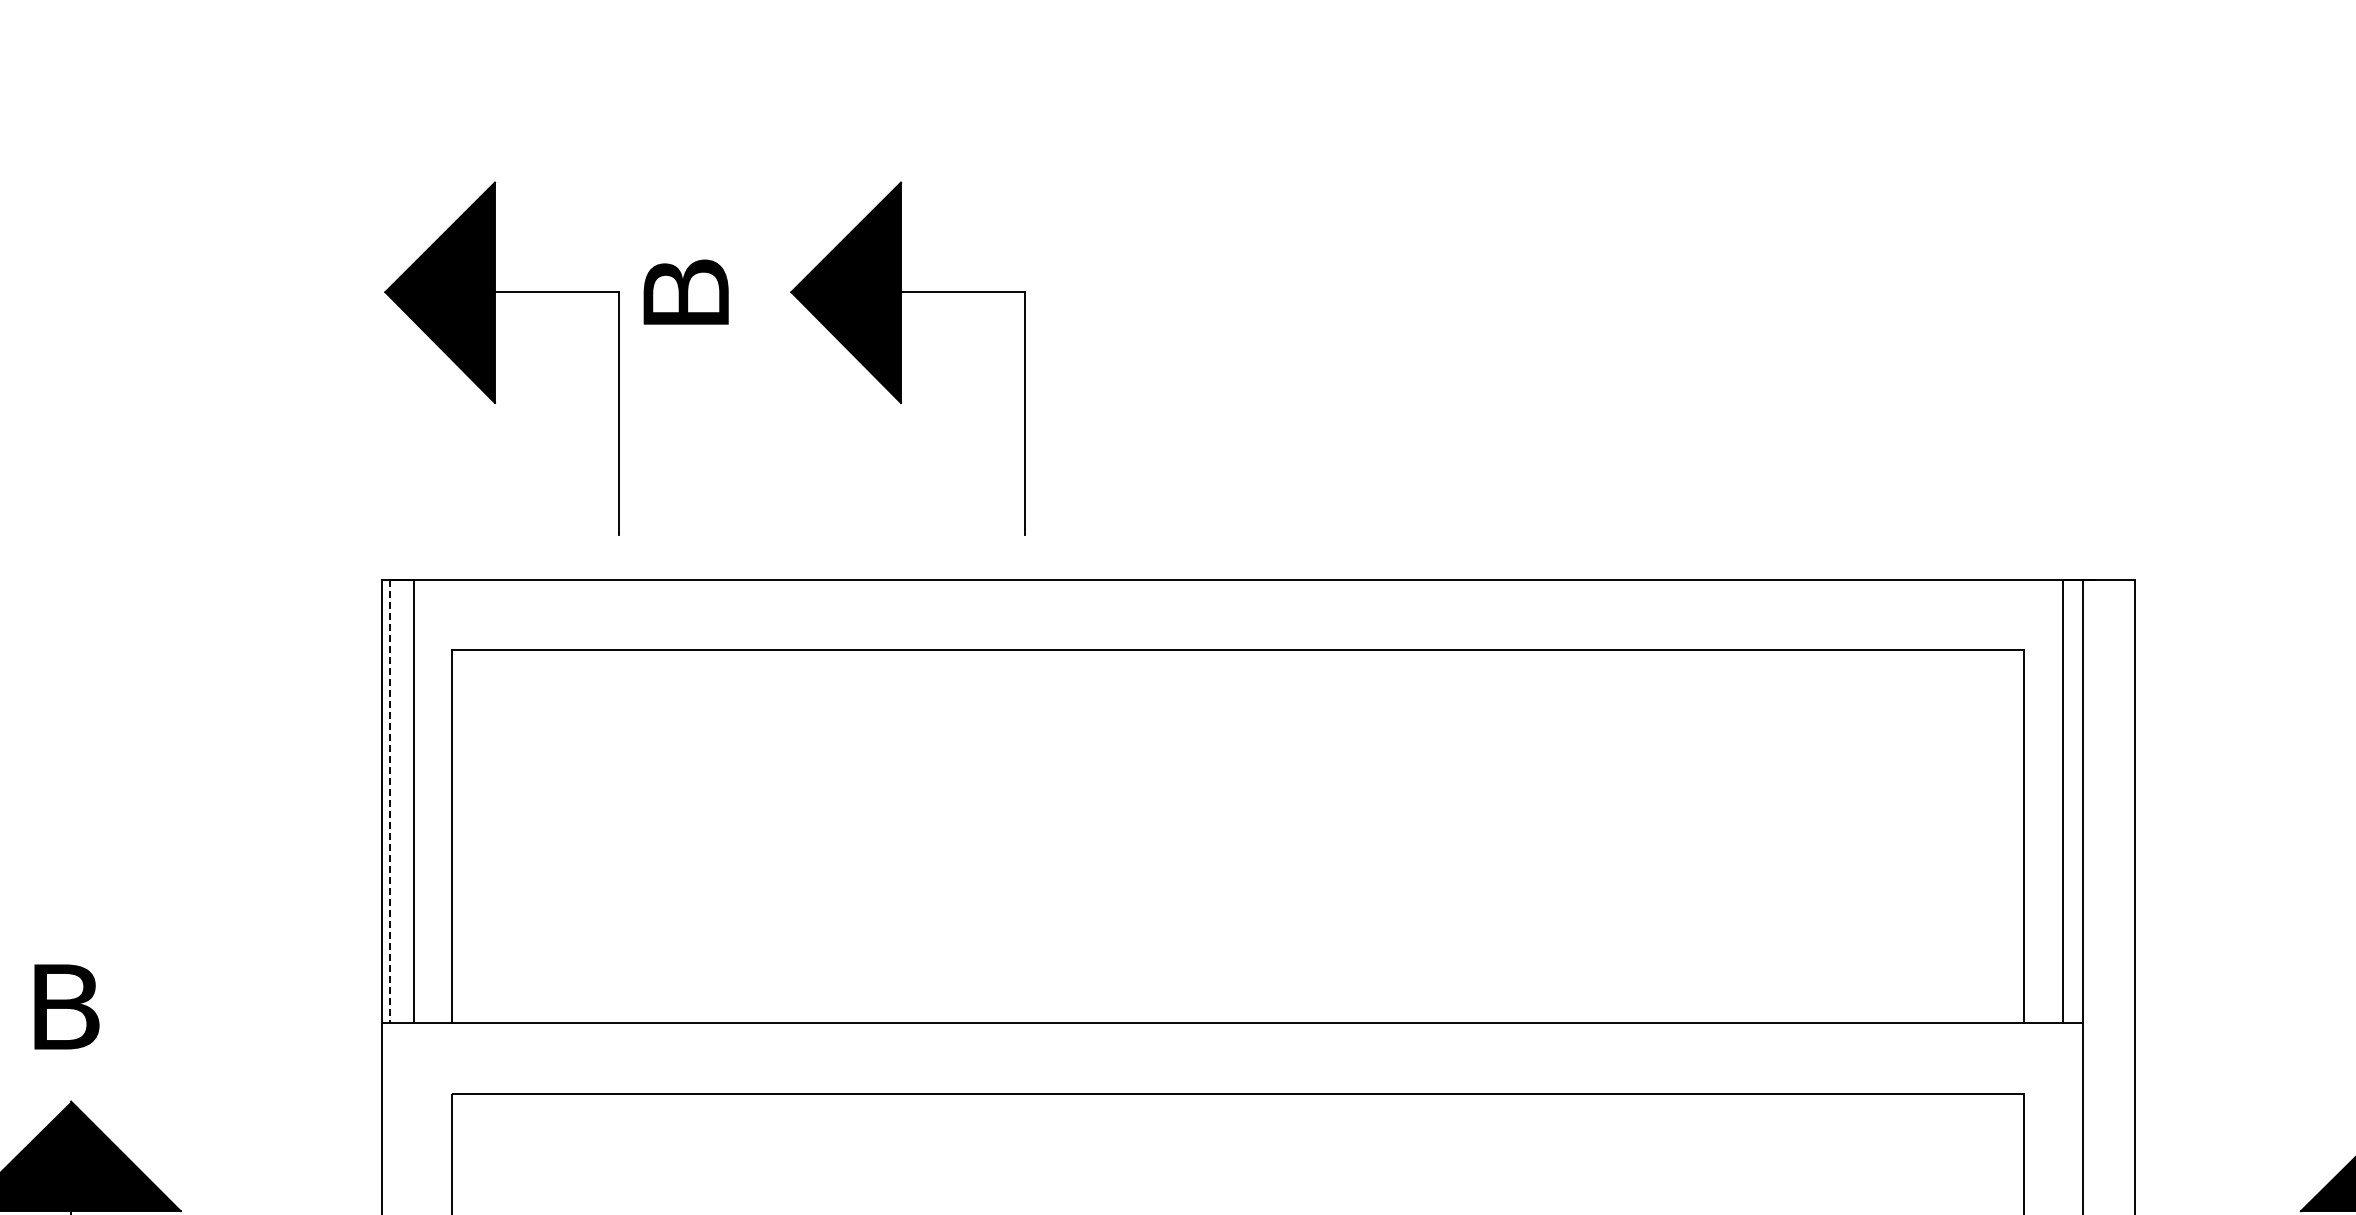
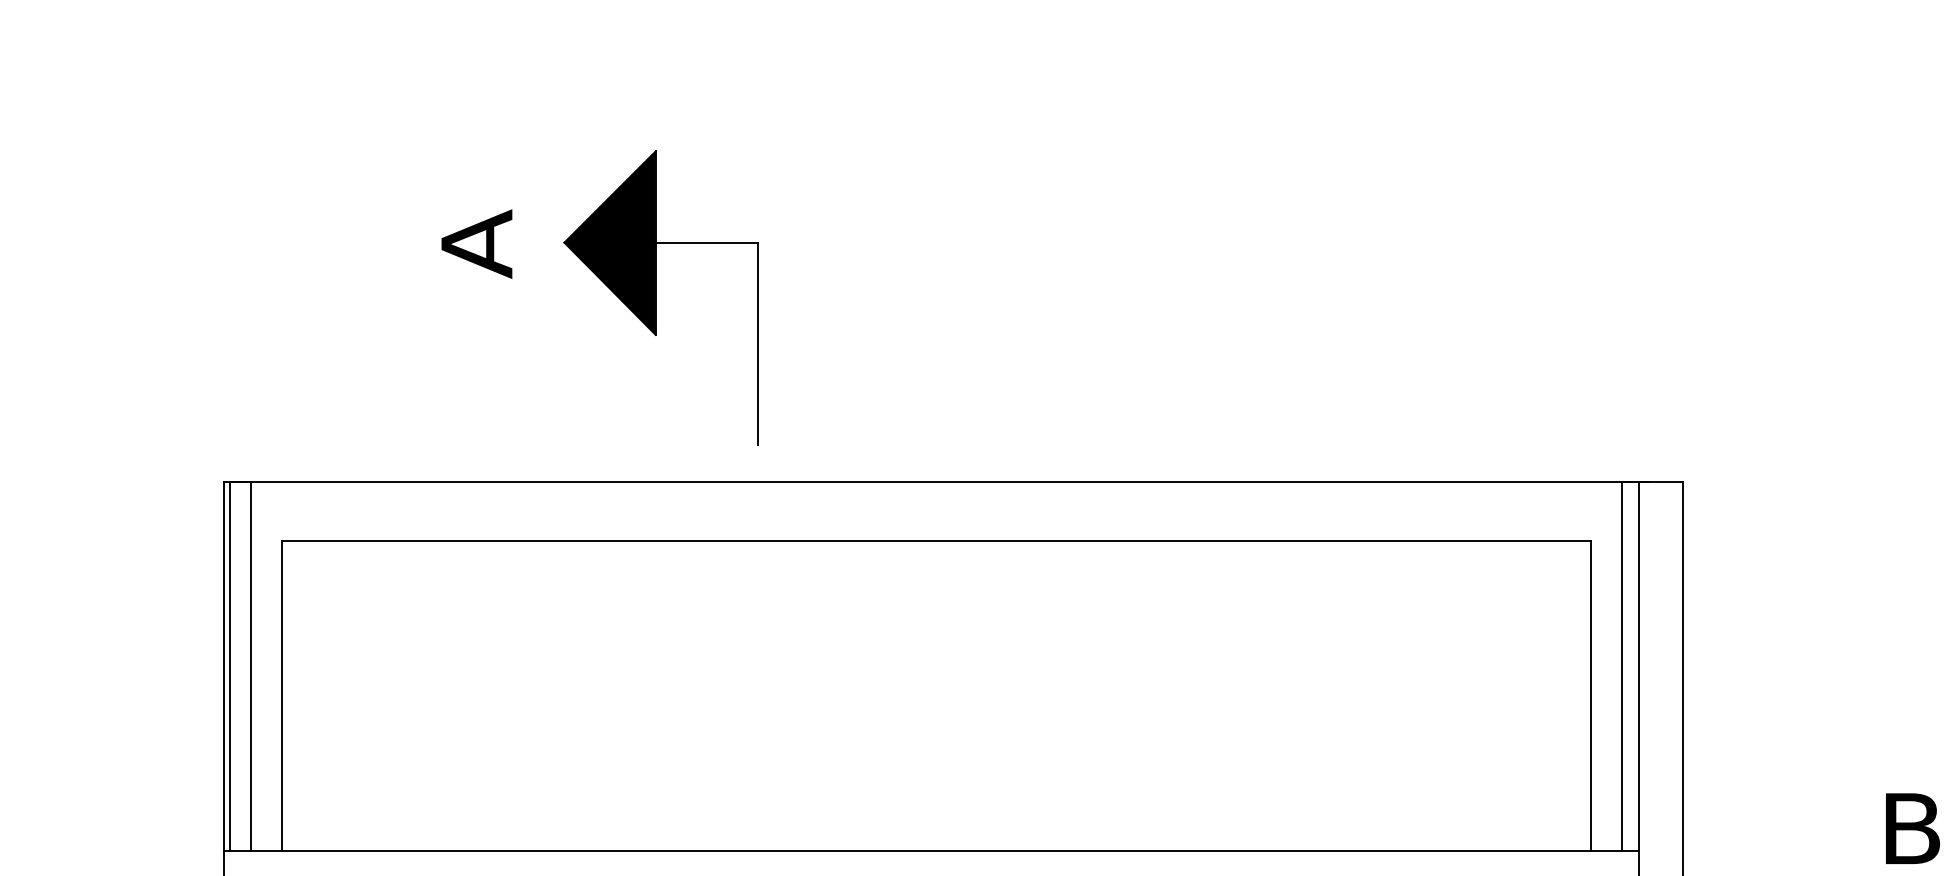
text: (685, 293) -> (476, 243), B -> A
part: (501, 358) -> (323, 297), removed
line: (389, 801) -> (230, 666), dashed -> solid

